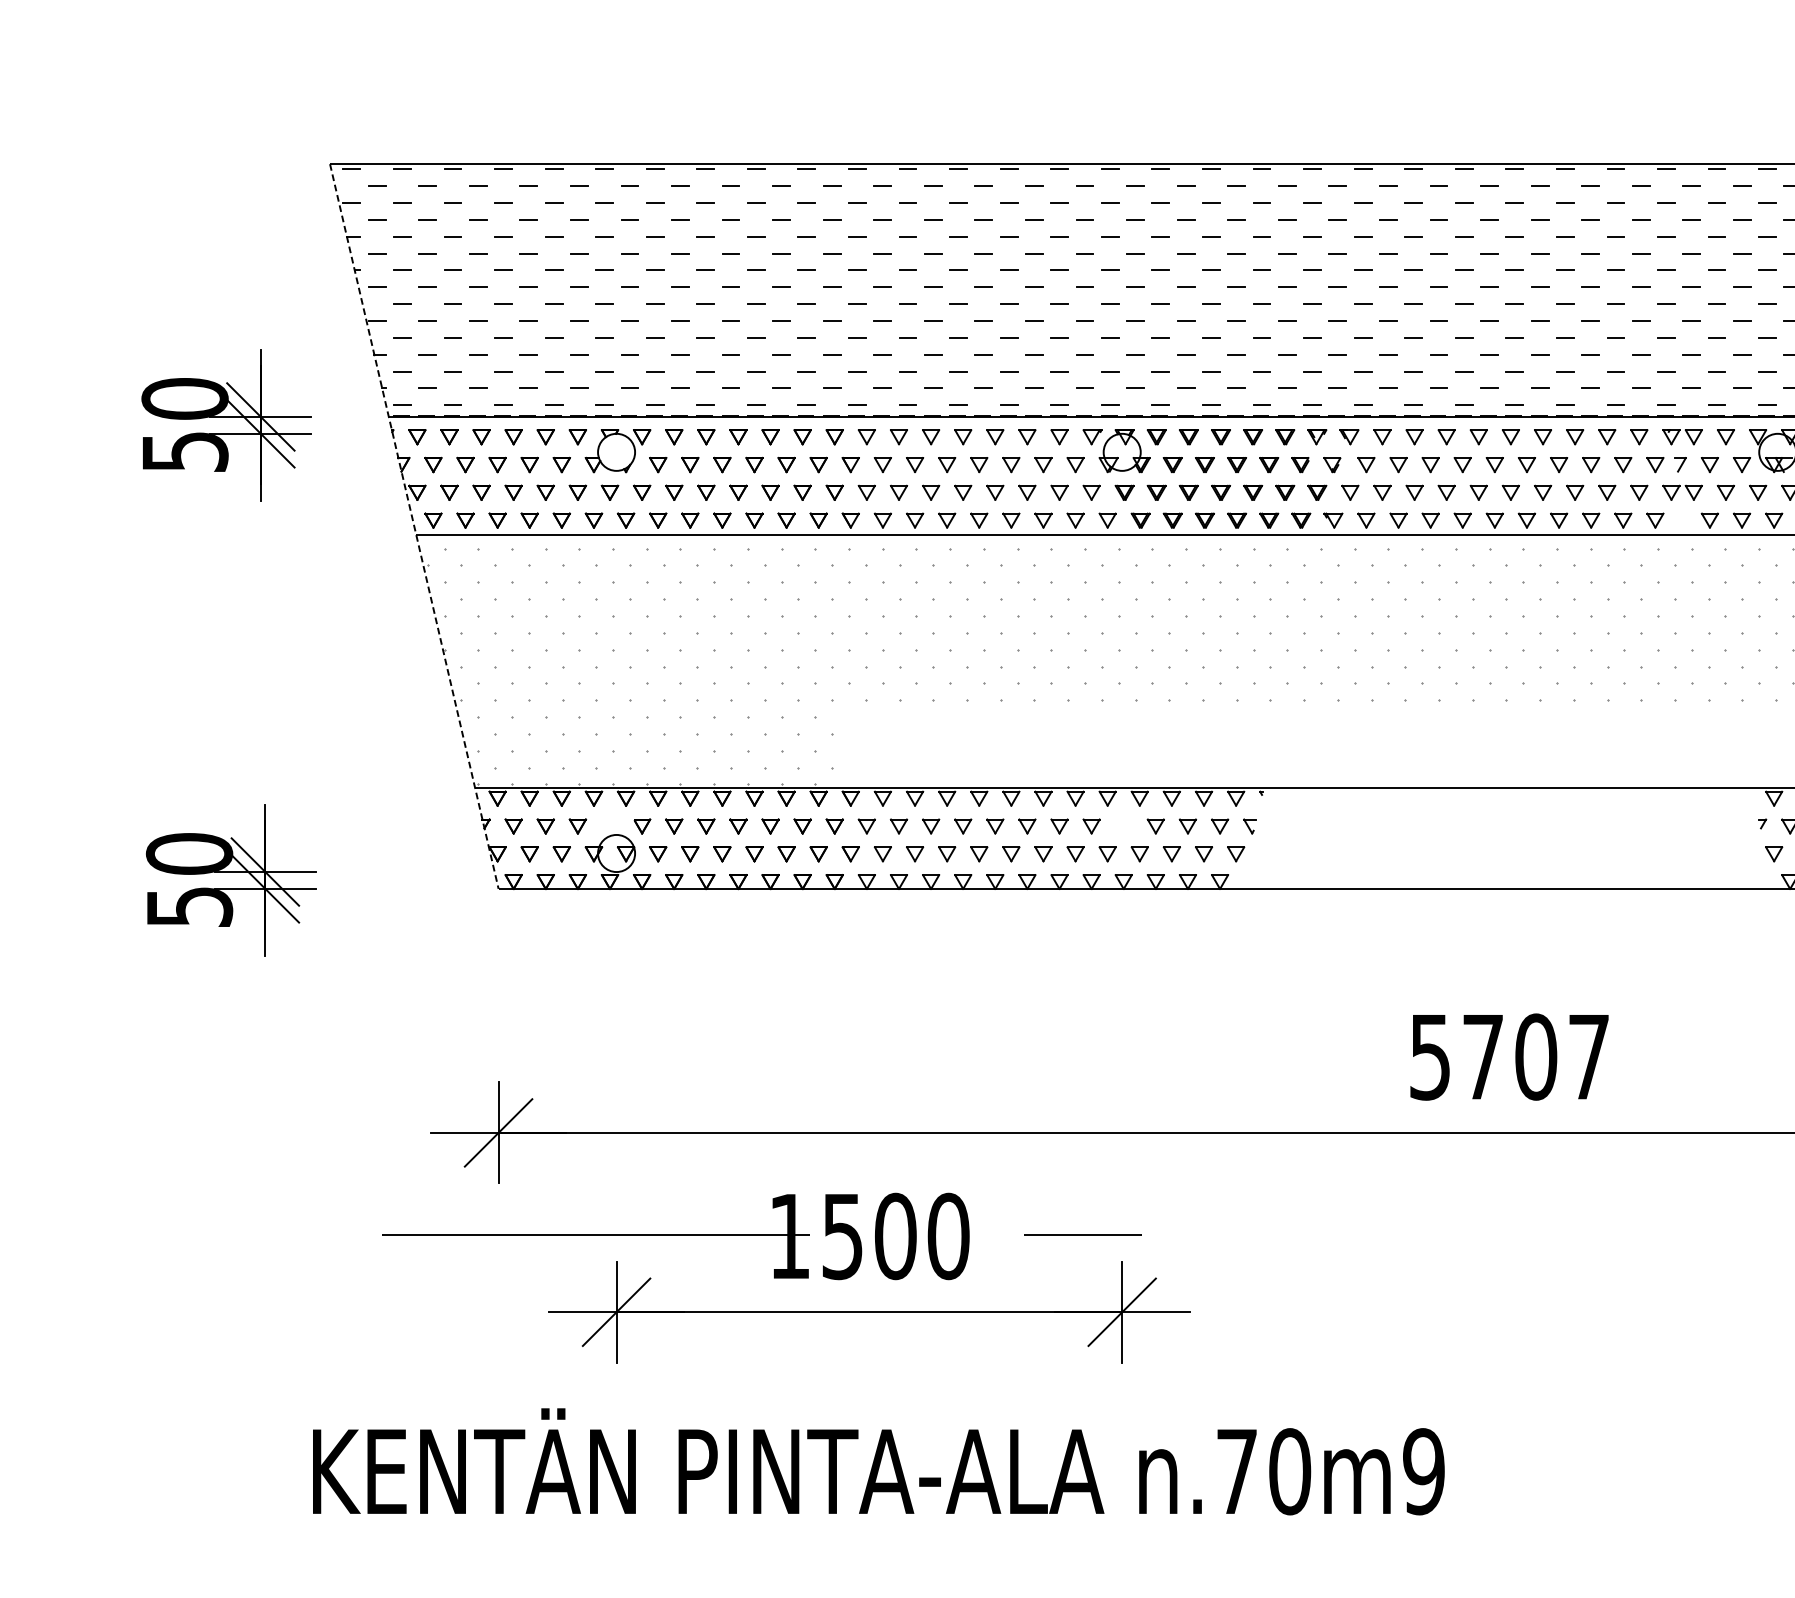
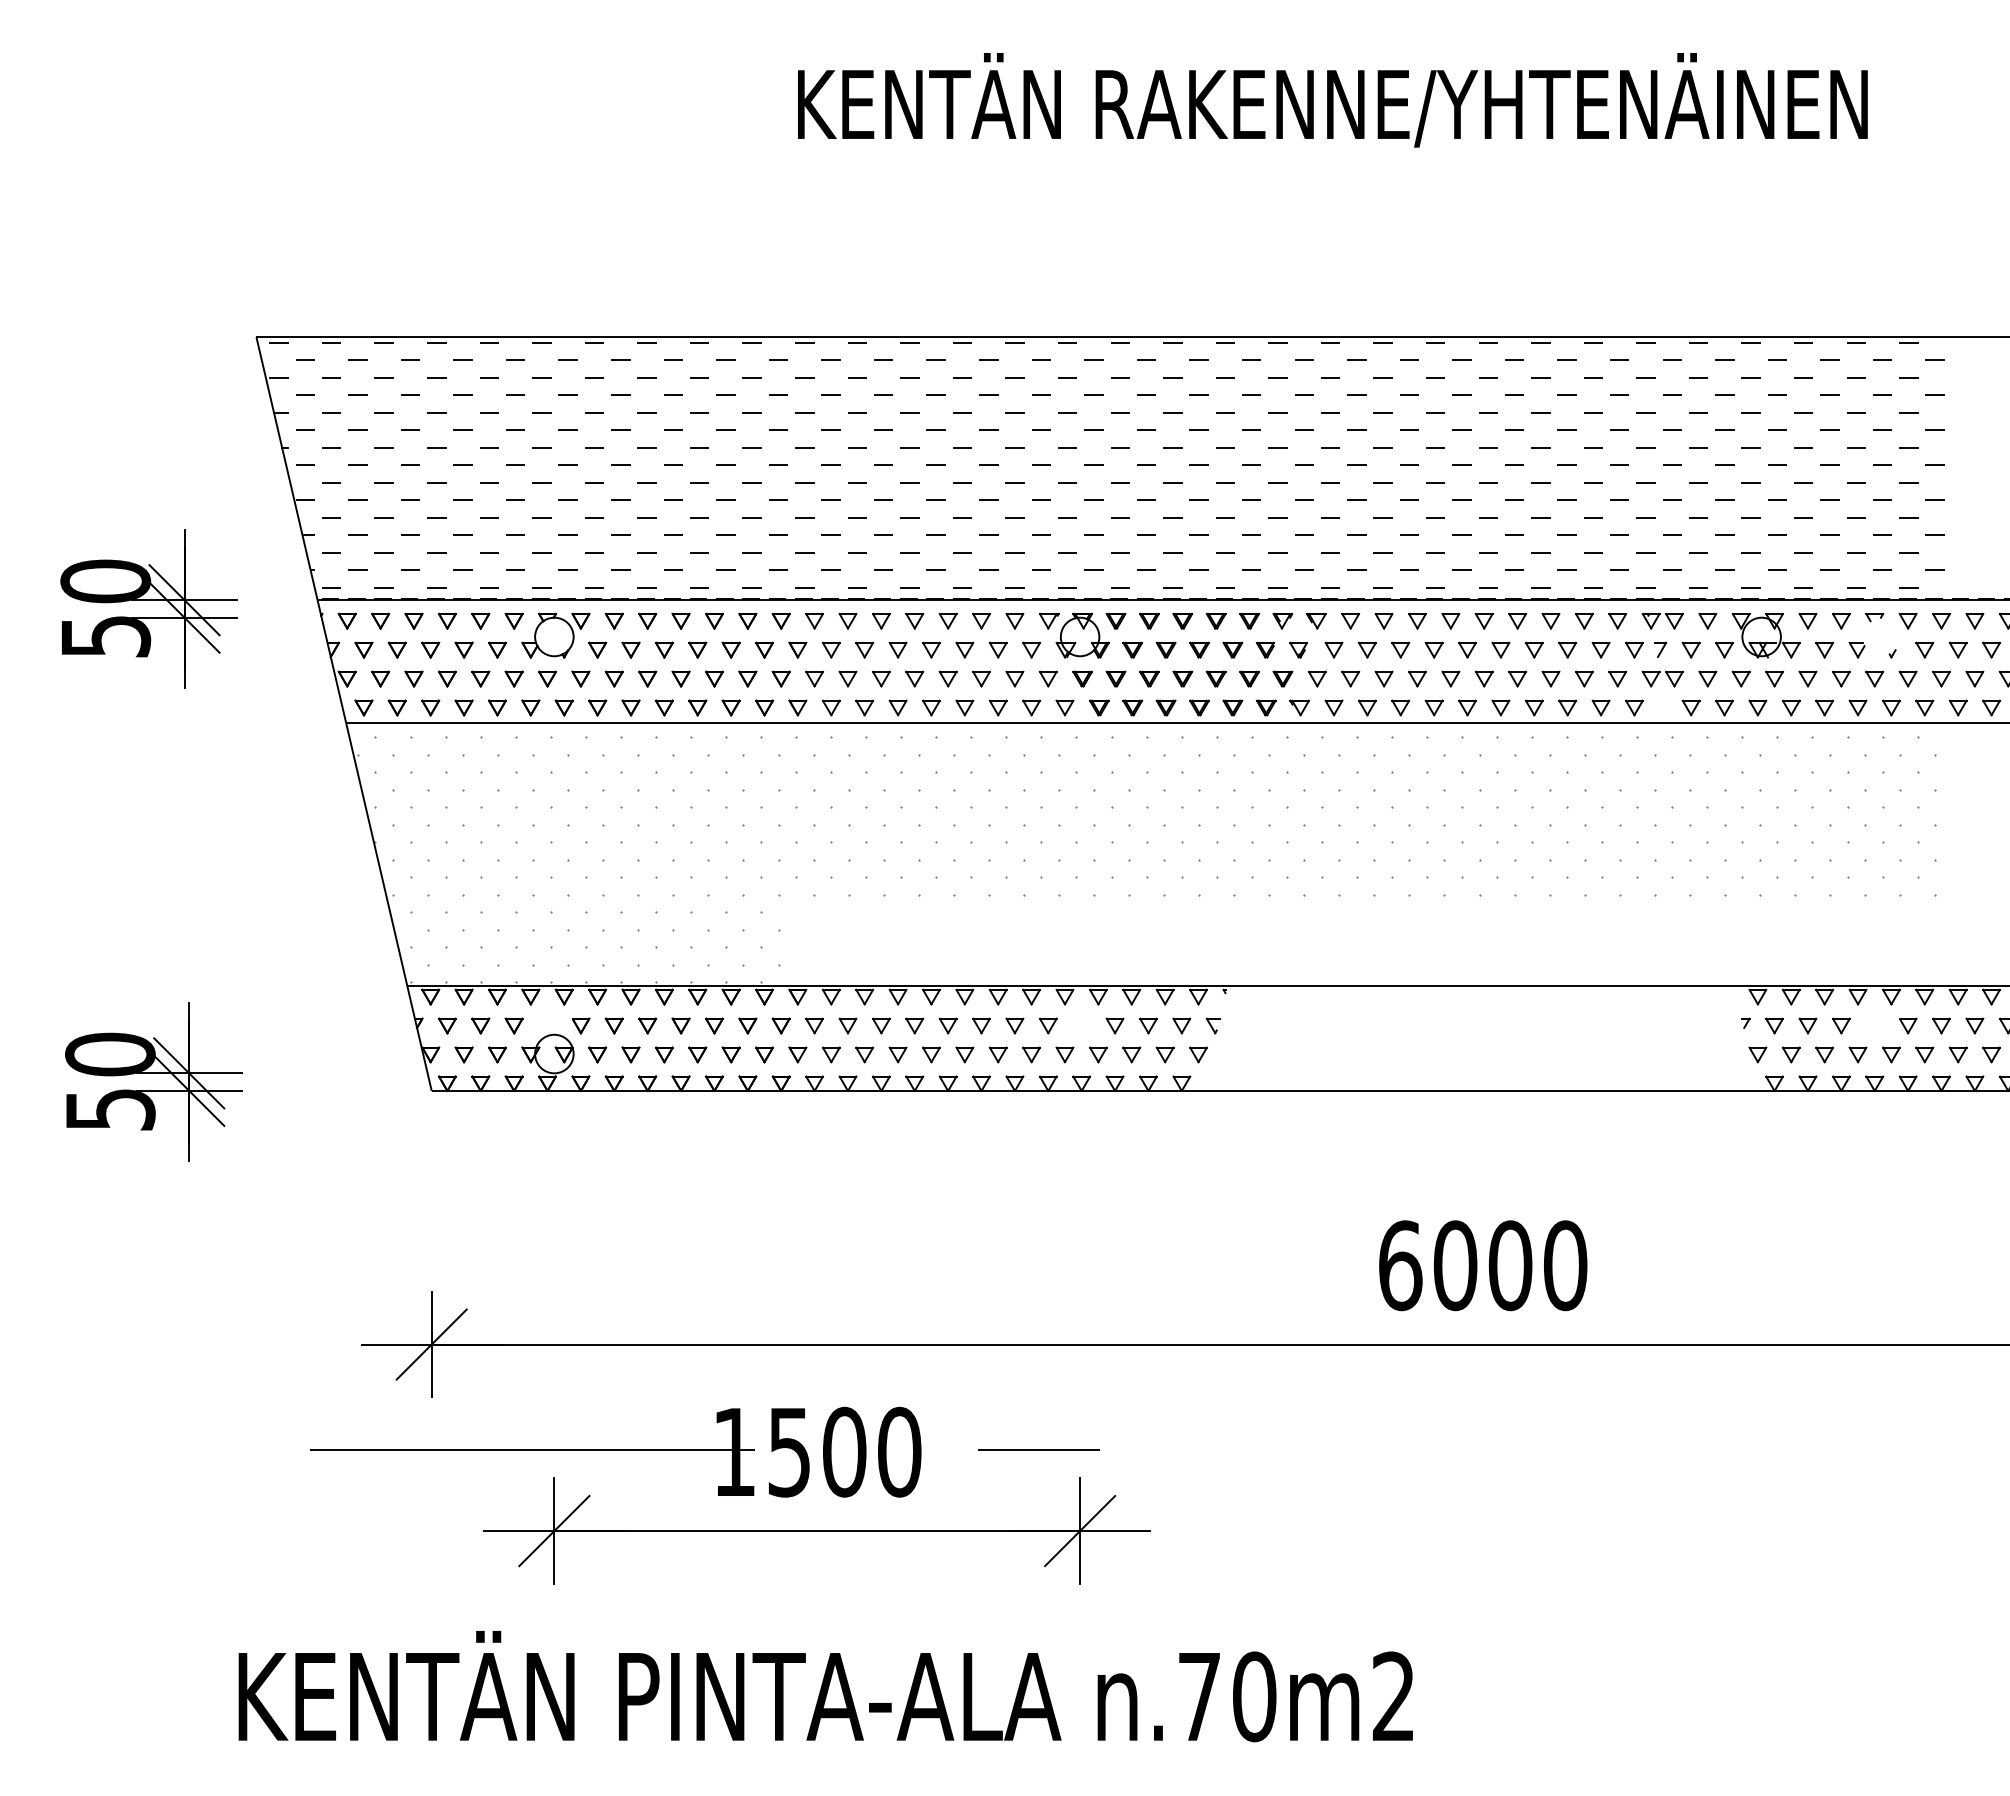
line: (414, 526) -> (344, 714), dashed -> solid
text: (1510, 1056) -> (1483, 1265), 5707 -> 6000
text: (1423, 1471) -> (1393, 1696), n.70m9 -> n.70m2

